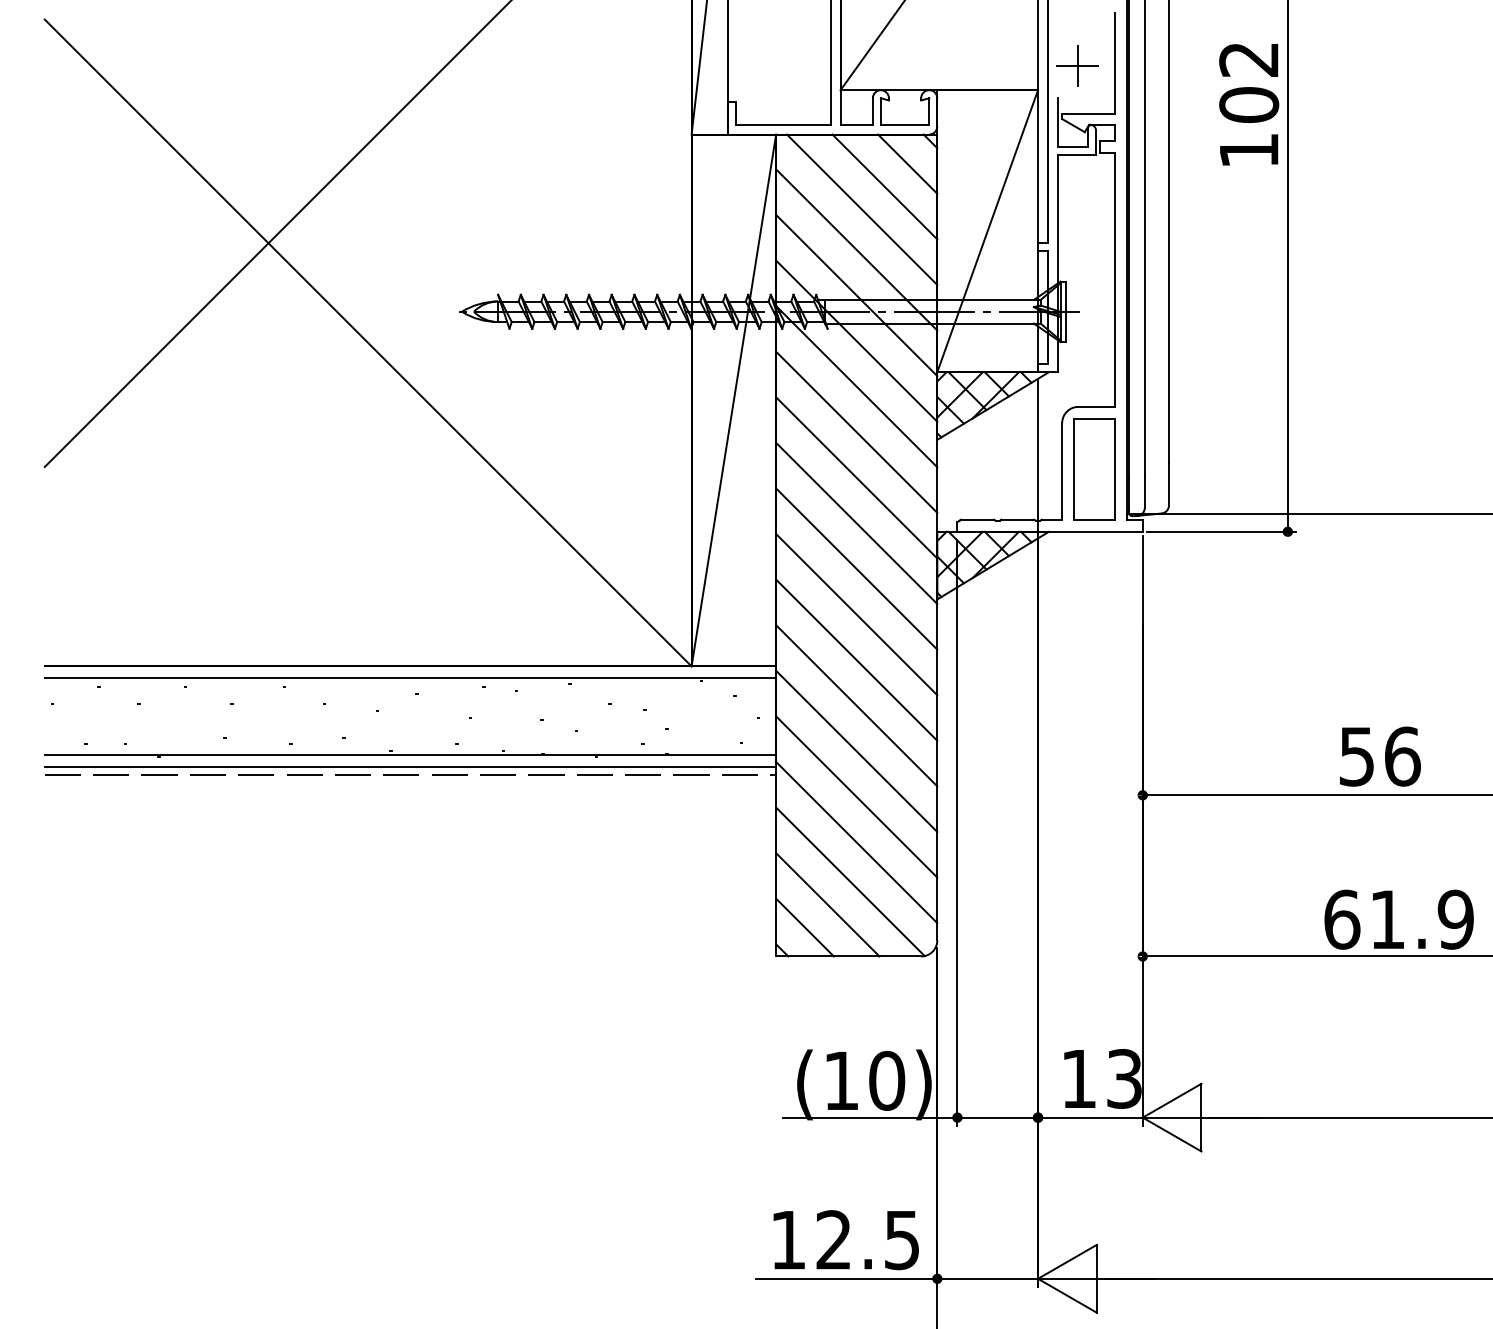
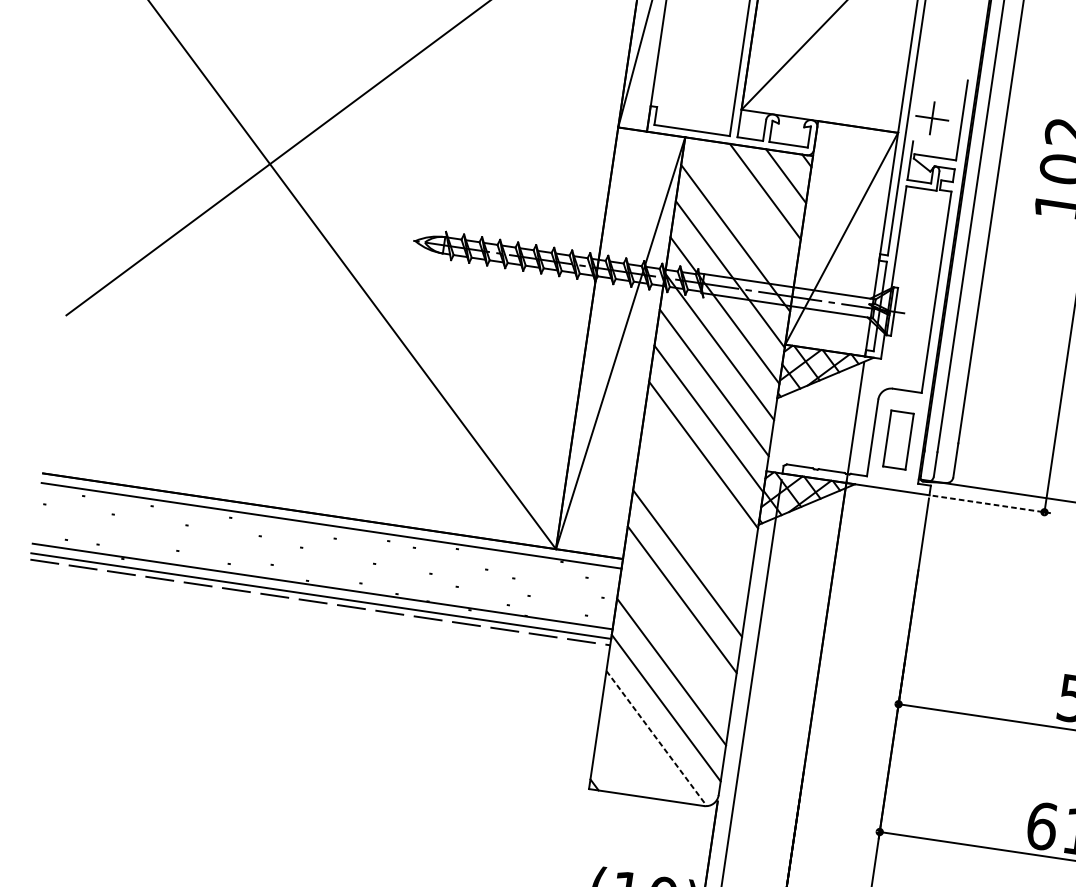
line: (861, 209) -> (744, 206), removed
part: (1094, 469) -> (898, 440), size x0.7
line: (1221, 531) -> (991, 504), solid -> dashed
line: (856, 568) -> (698, 490), removed
line: (856, 614) -> (692, 527), removed
line: (856, 750) -> (676, 635), removed
line: (850, 882) -> (656, 739), solid -> dashed
line: (827, 904) -> (635, 753), removed
line: (804, 927) -> (614, 769), removed

